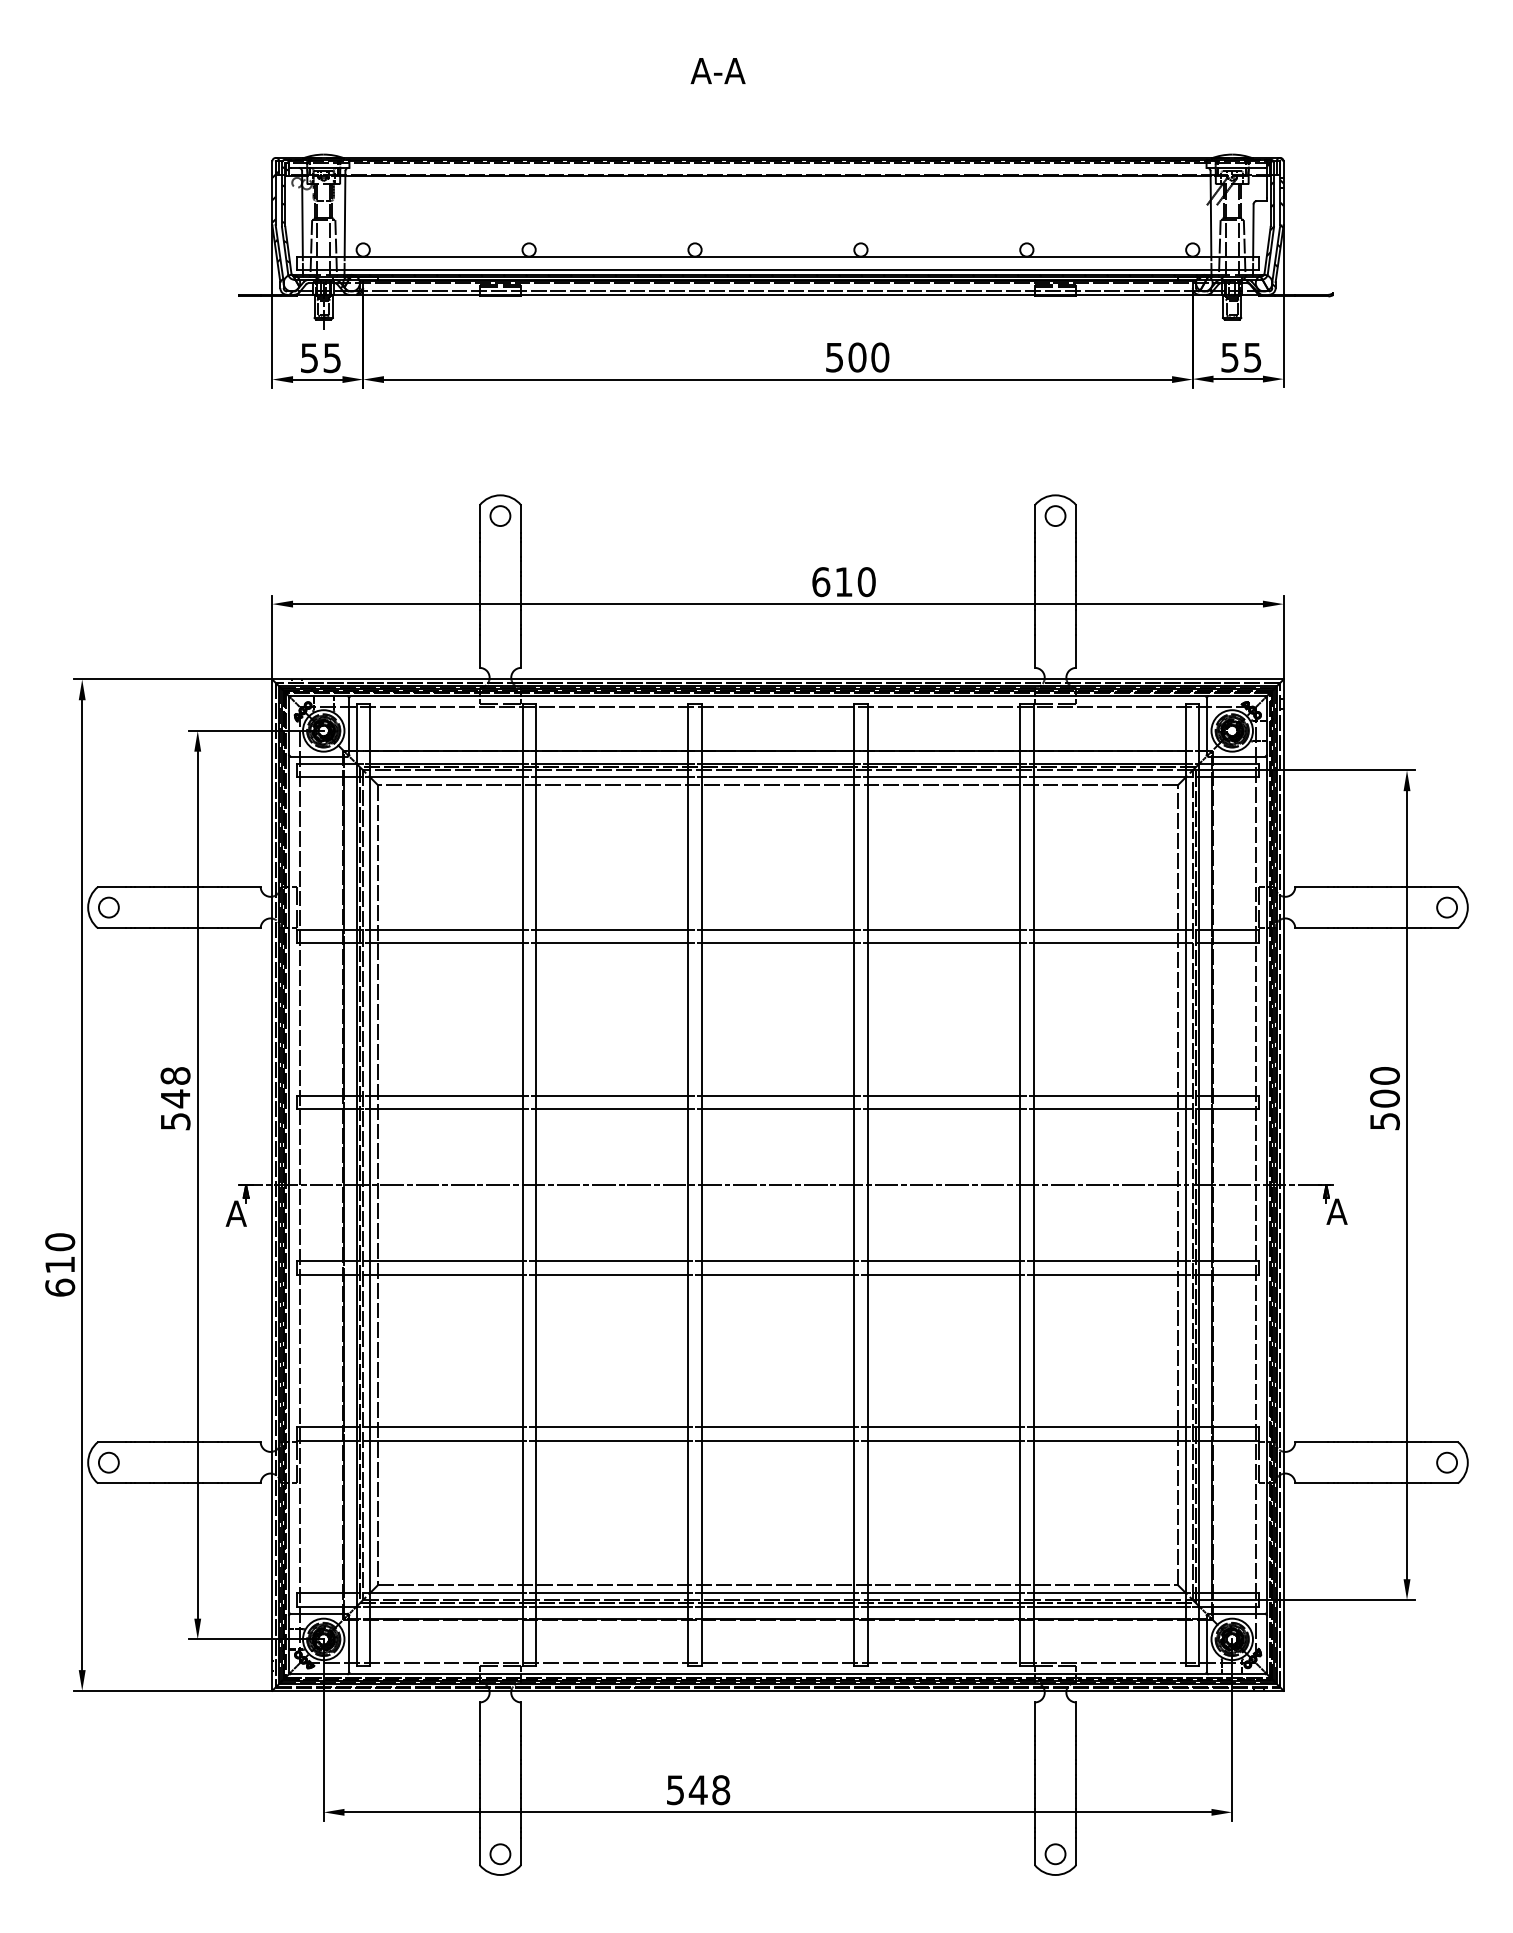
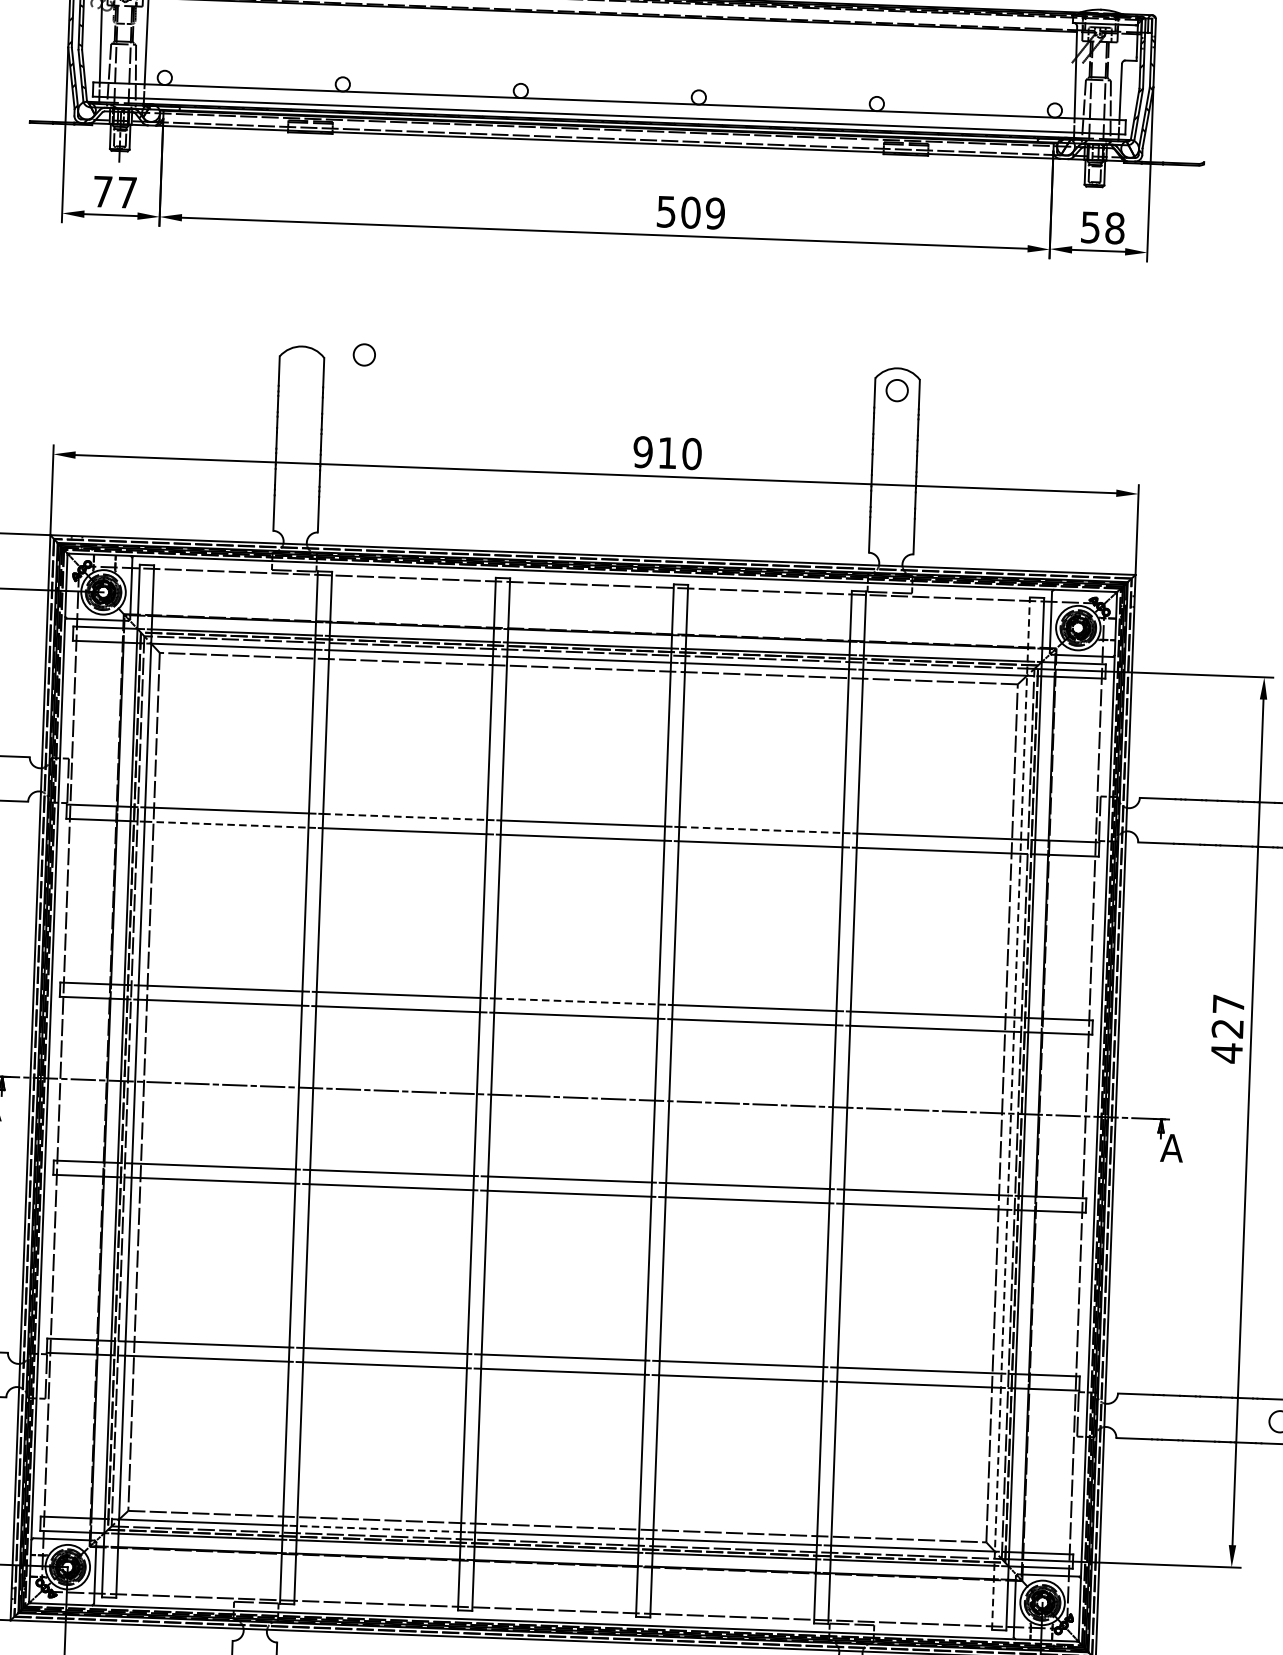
text: (880, 357) -> (715, 213), 500 -> 509
text: (1252, 357) -> (1114, 228), 55 -> 58
text: (320, 358) -> (114, 192), 55 -> 77
circle: (500, 515) -> (364, 354), moved
text: (821, 582) -> (643, 452), 610 -> 910
line: (612, 929) -> (405, 816), solid -> dashed
line: (944, 929) -> (761, 829), solid -> dashed
line: (446, 942) -> (226, 824), solid -> dashed
line: (778, 1095) -> (577, 1001), solid -> dashed
text: (1384, 1099) -> (1227, 1029), 500 -> 427
line: (1186, 1184) -> (1011, 1112), solid -> dashed
line: (611, 1593) -> (378, 1529), solid -> dashed

